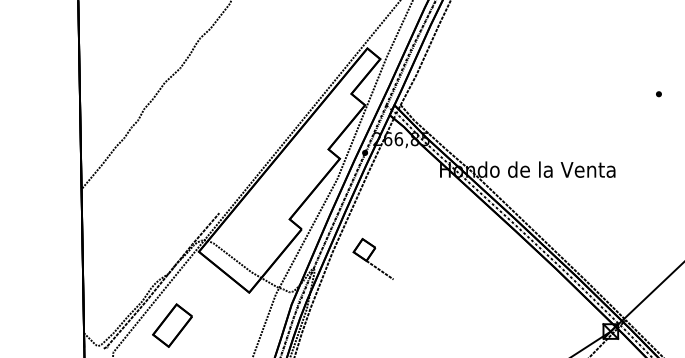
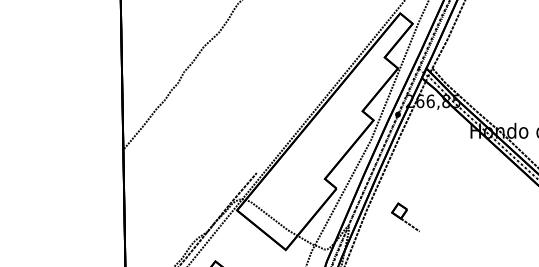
part: (372, 258) -> (405, 216), size x0.71

